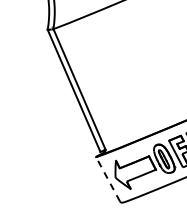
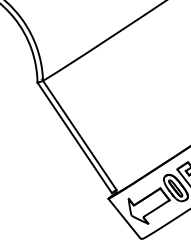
line: (107, 179) -> (123, 218), dashed -> solid

